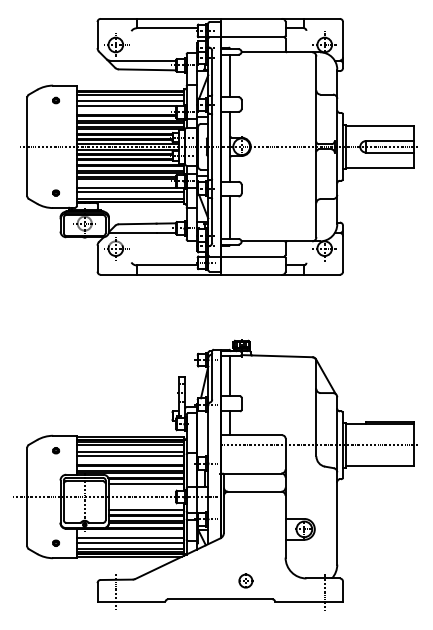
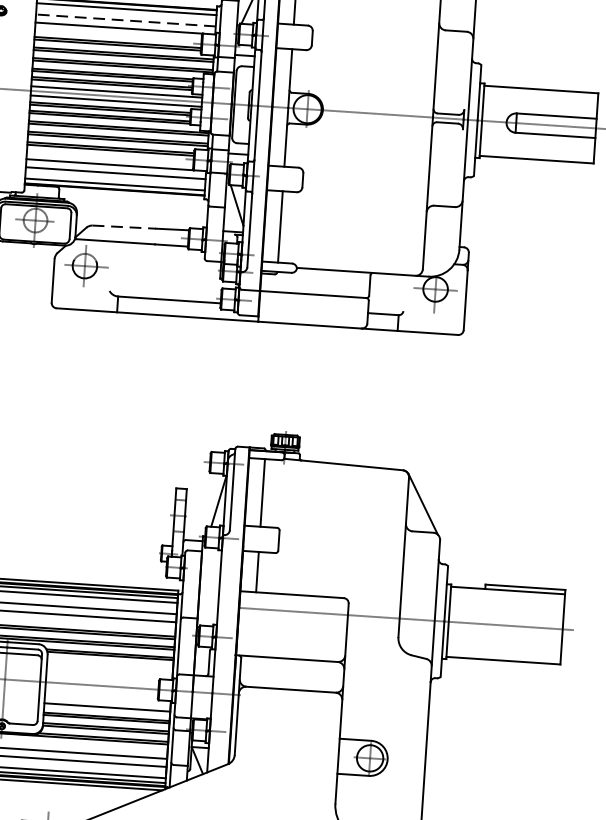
line: (130, 101) -> (125, 20), solid -> dashed
line: (137, 223) -> (124, 226), solid -> dashed
line: (146, 484) -> (110, 665), removed

